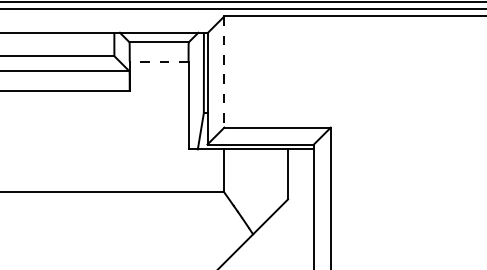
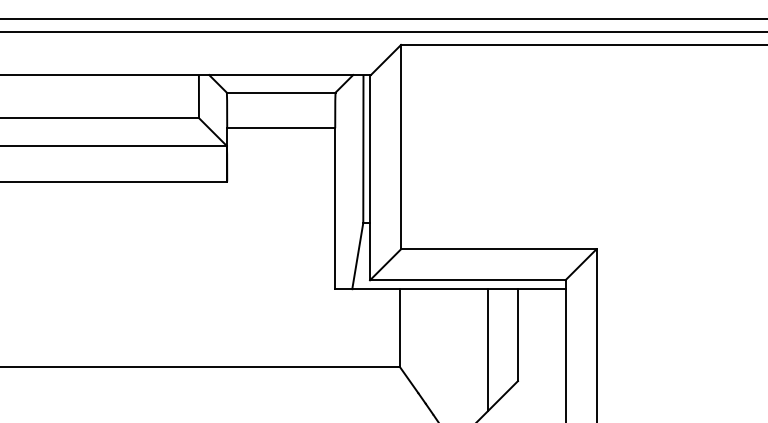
line: (158, 61) -> (280, 127), dashed -> solid
line: (224, 72) -> (401, 148), dashed -> solid
line: (272, 182) -> (489, 350), added

